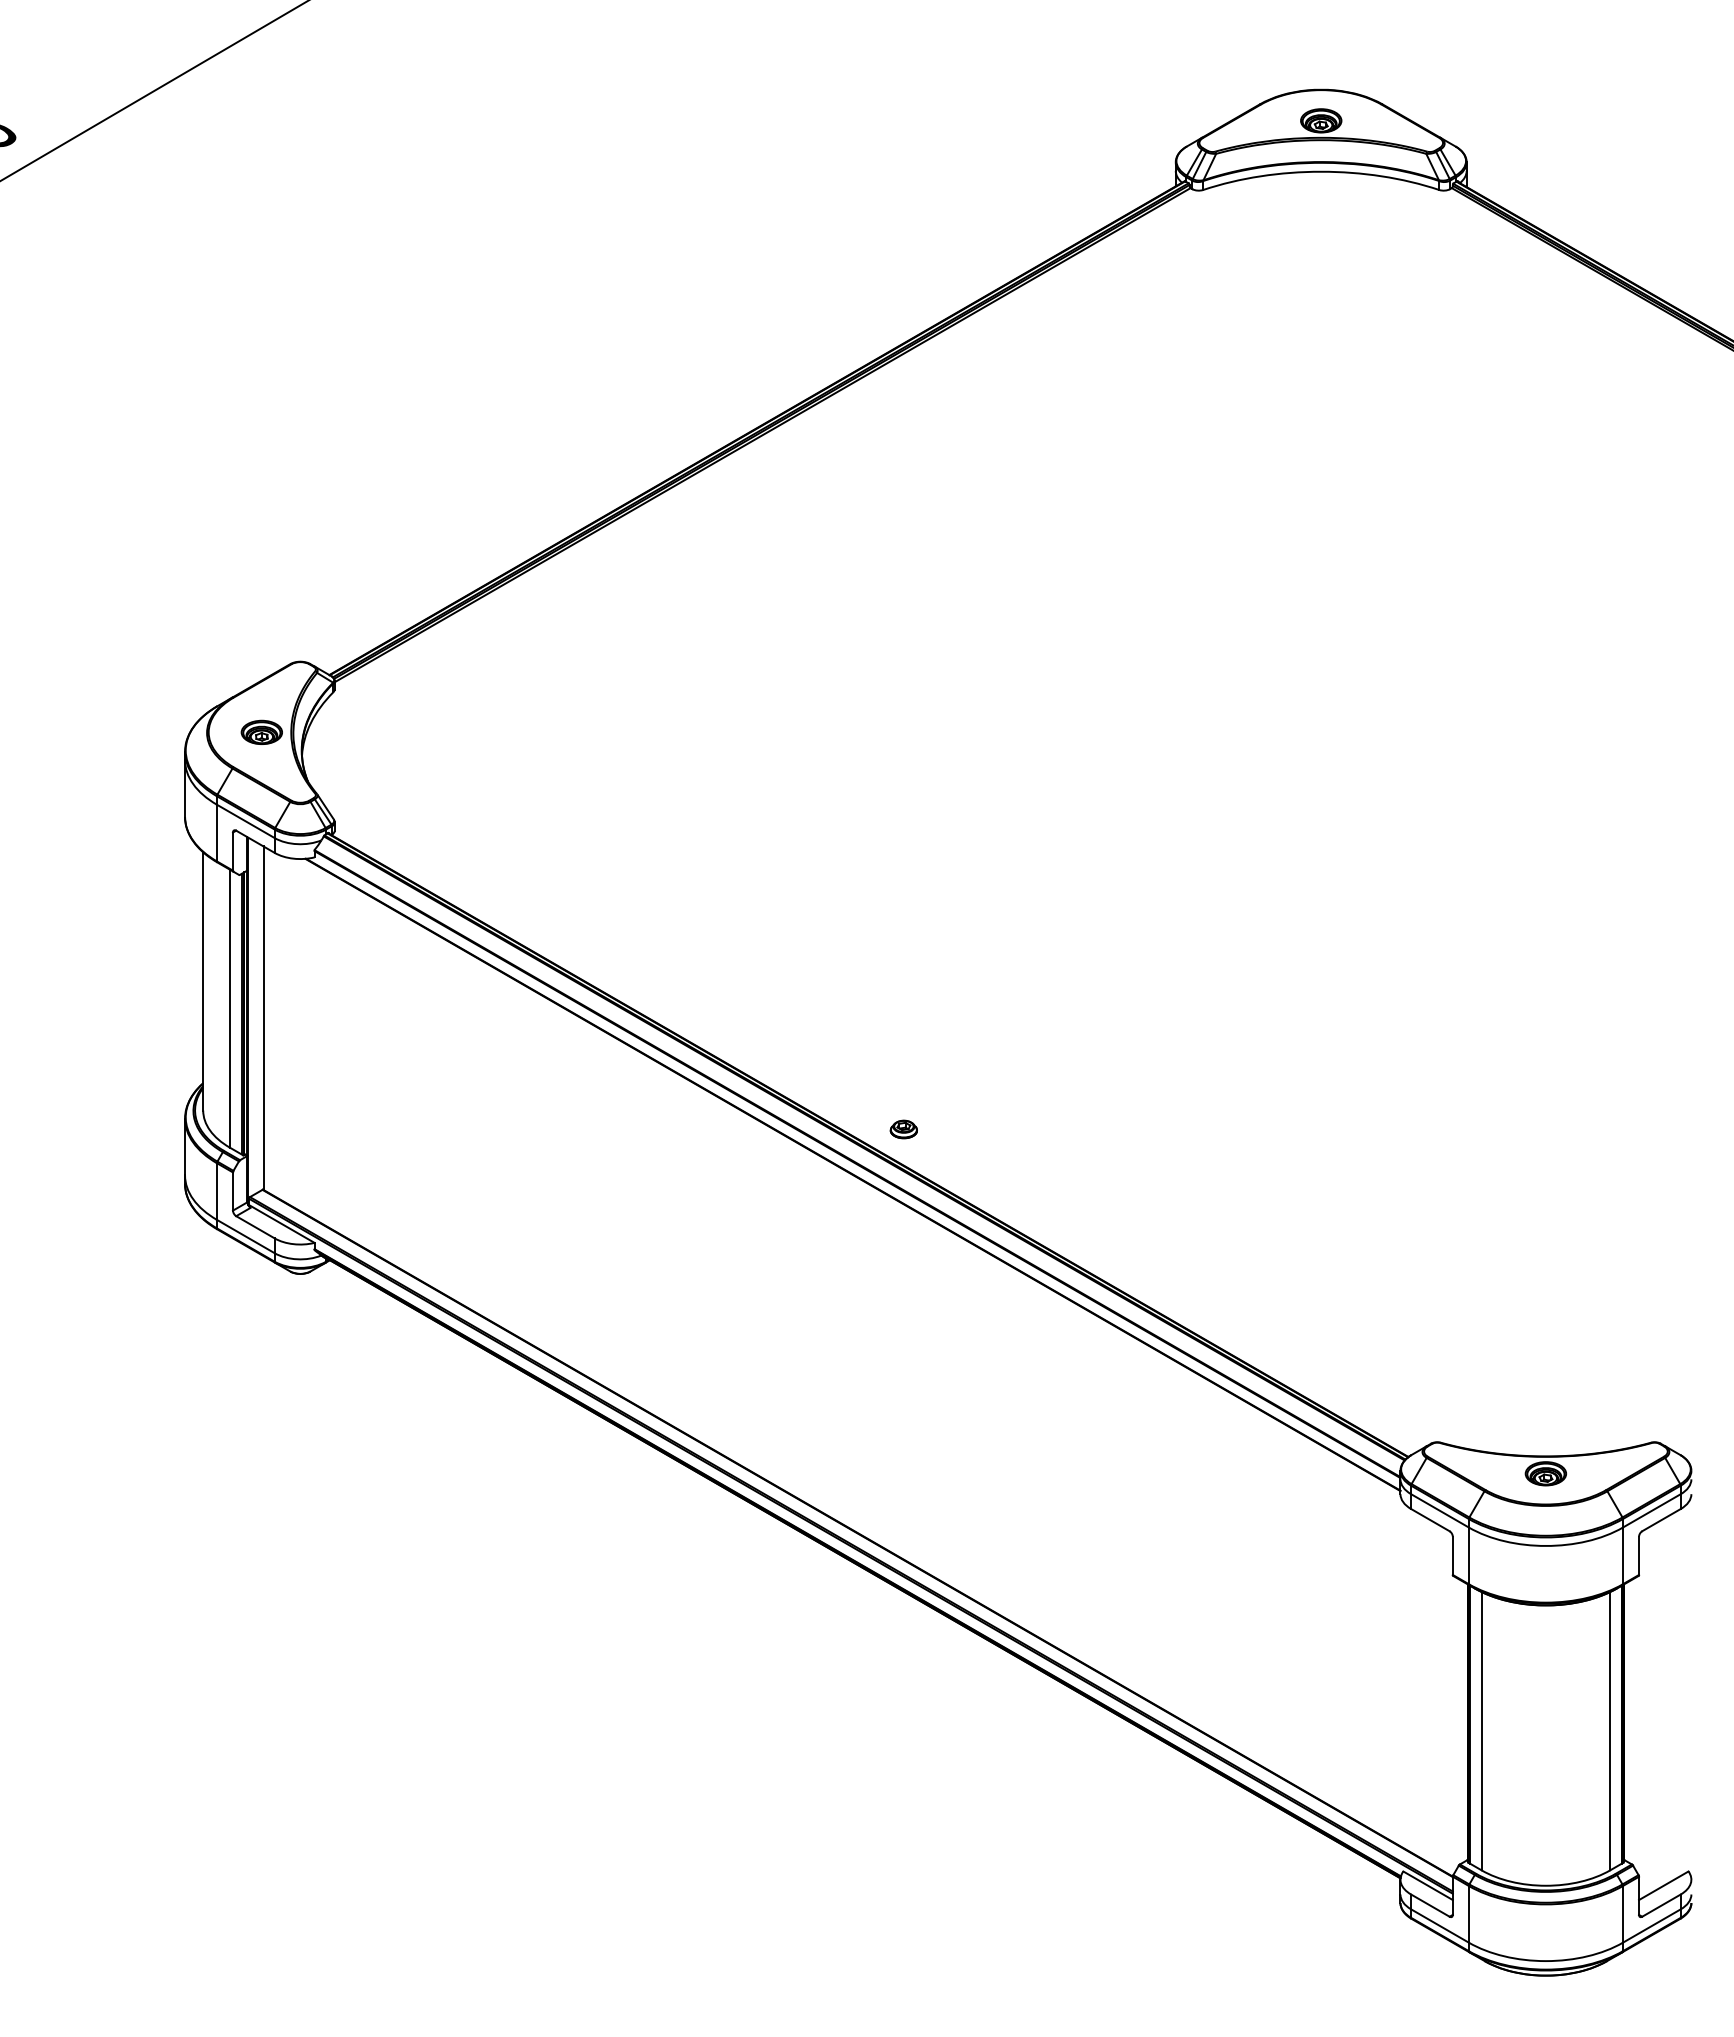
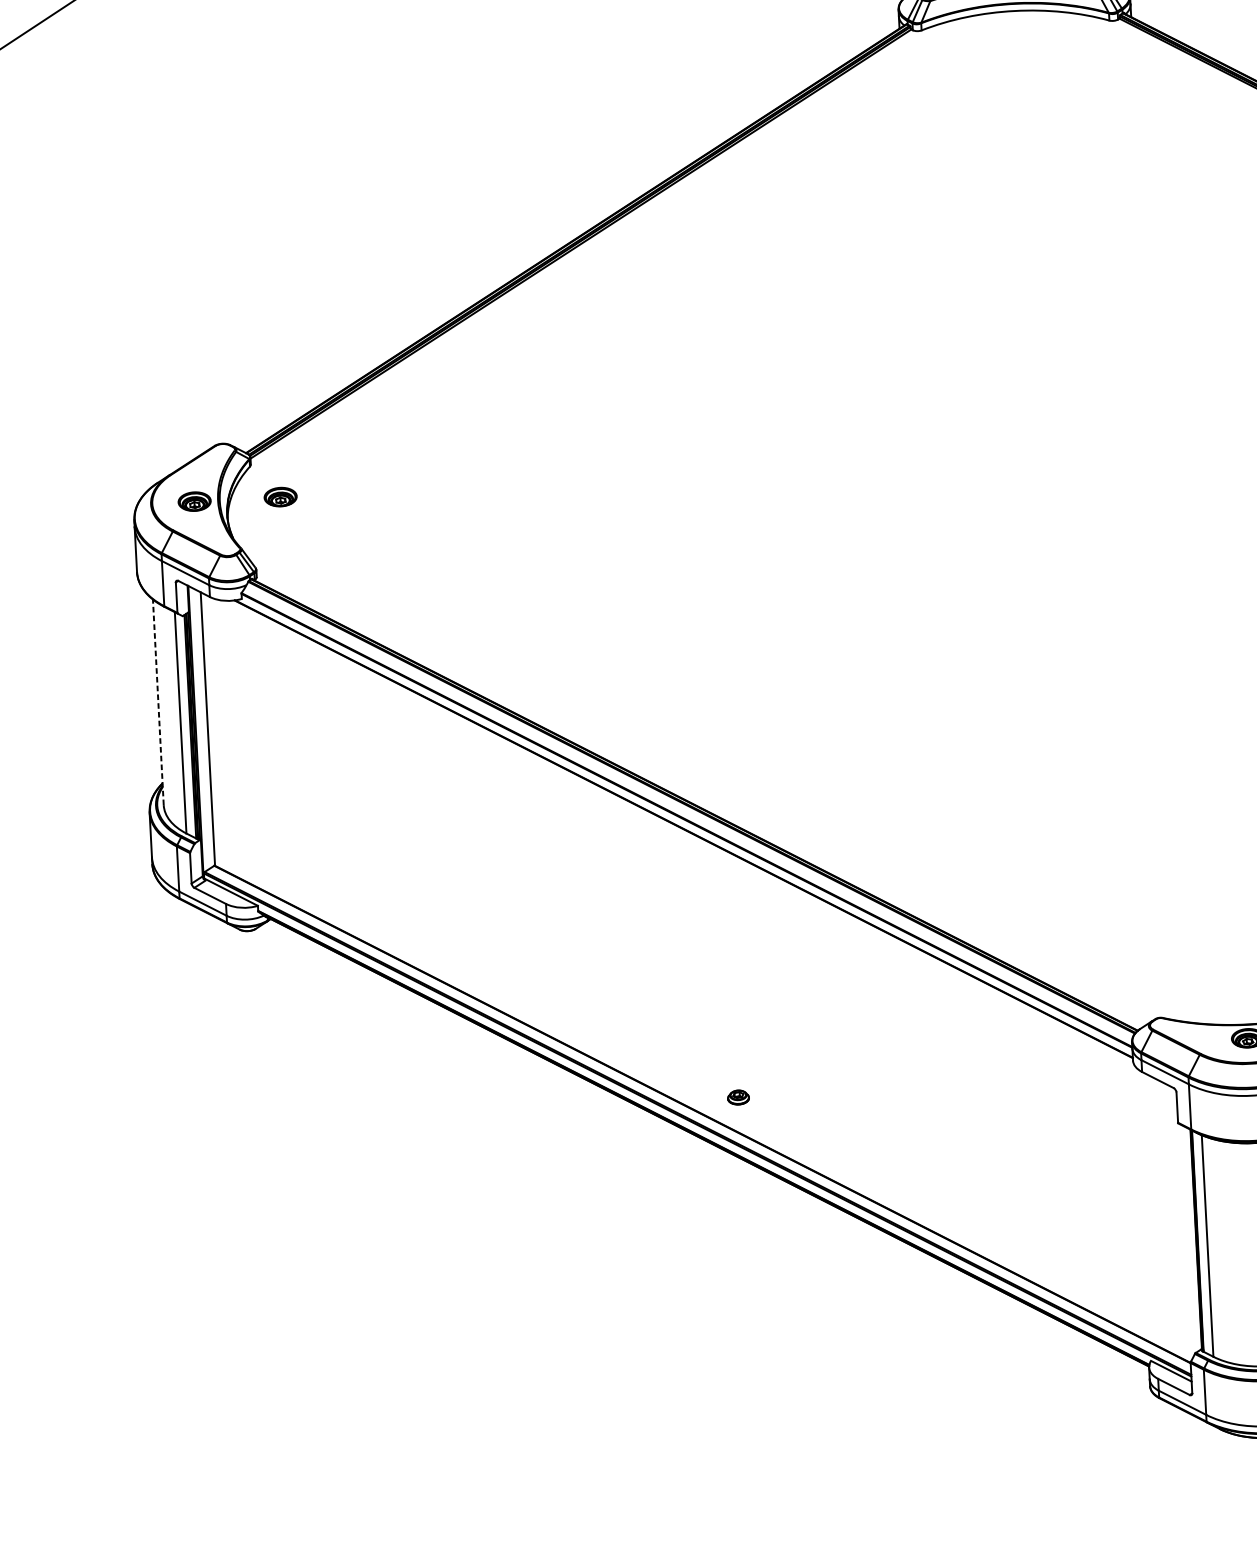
part: (369, 731) -> (280, 496), added
line: (203, 980) -> (158, 701), solid -> dashed
part: (903, 1129) -> (738, 1097), moved

